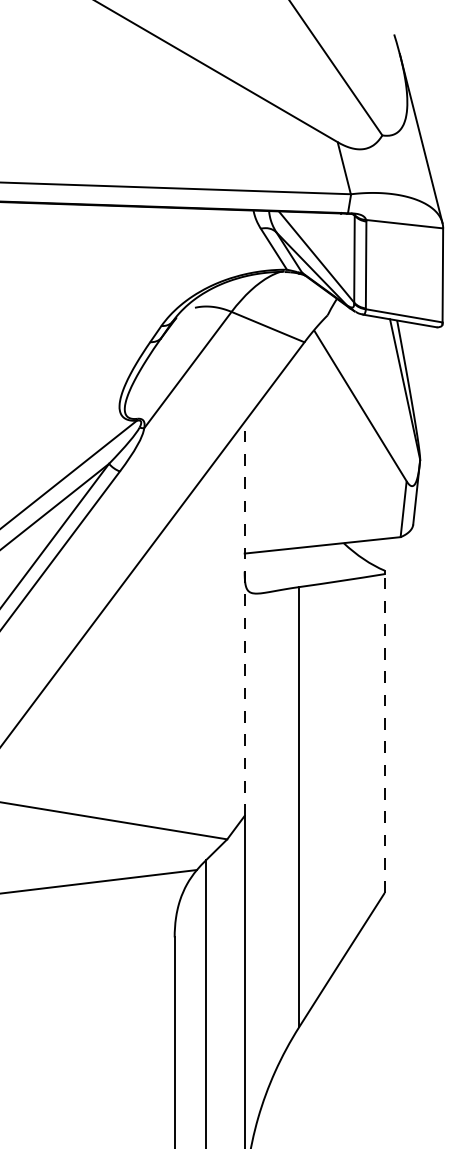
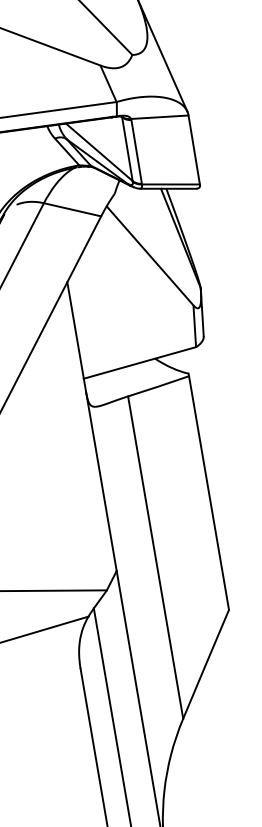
line: (244, 618) -> (91, 426), dashed -> solid
line: (384, 733) -> (208, 493), dashed -> solid

